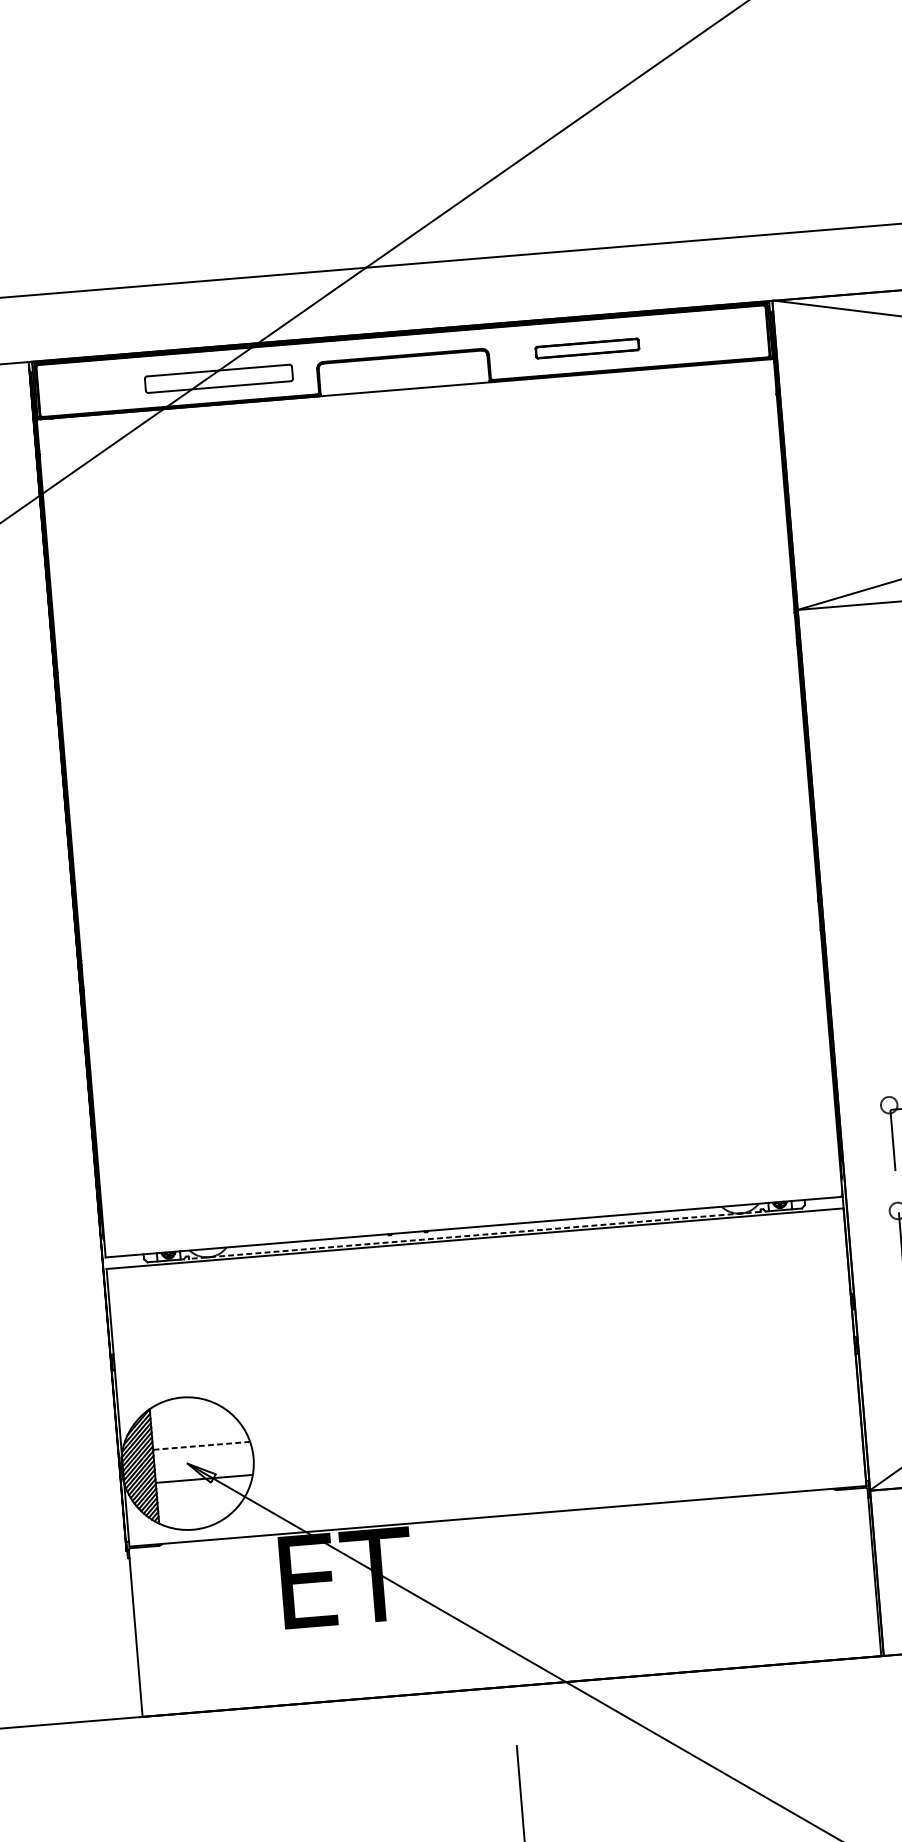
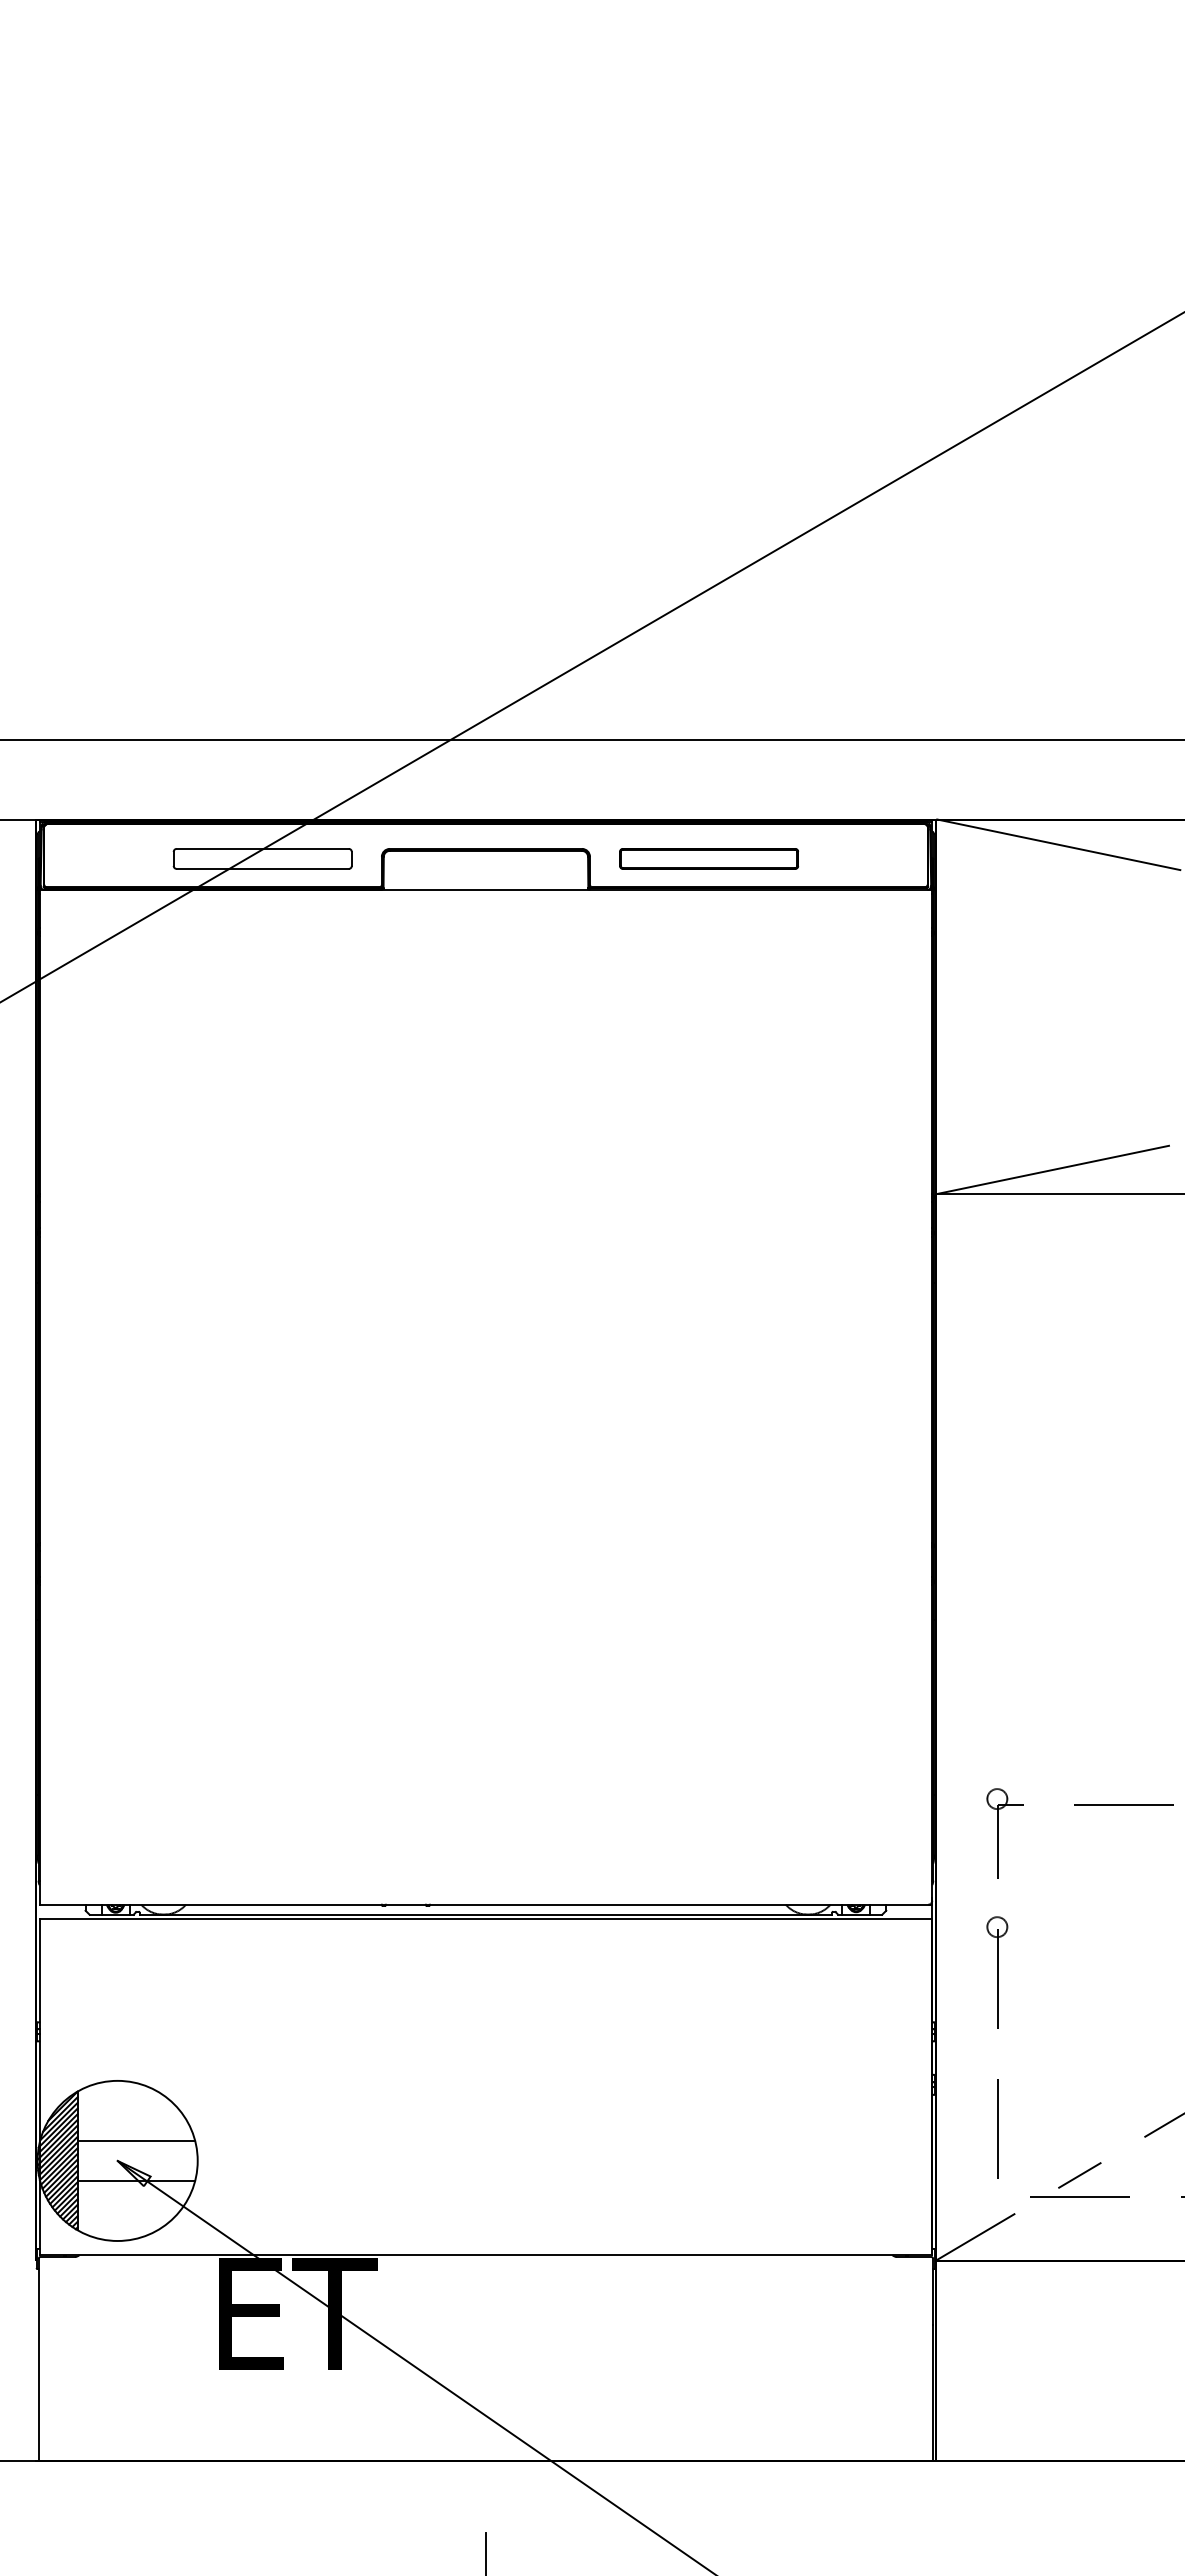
part: (586, 348) -> (708, 858), size x1.43
line: (474, 1235) -> (485, 1914), dashed -> solid
line: (201, 1445) -> (136, 2140), dashed -> solid

